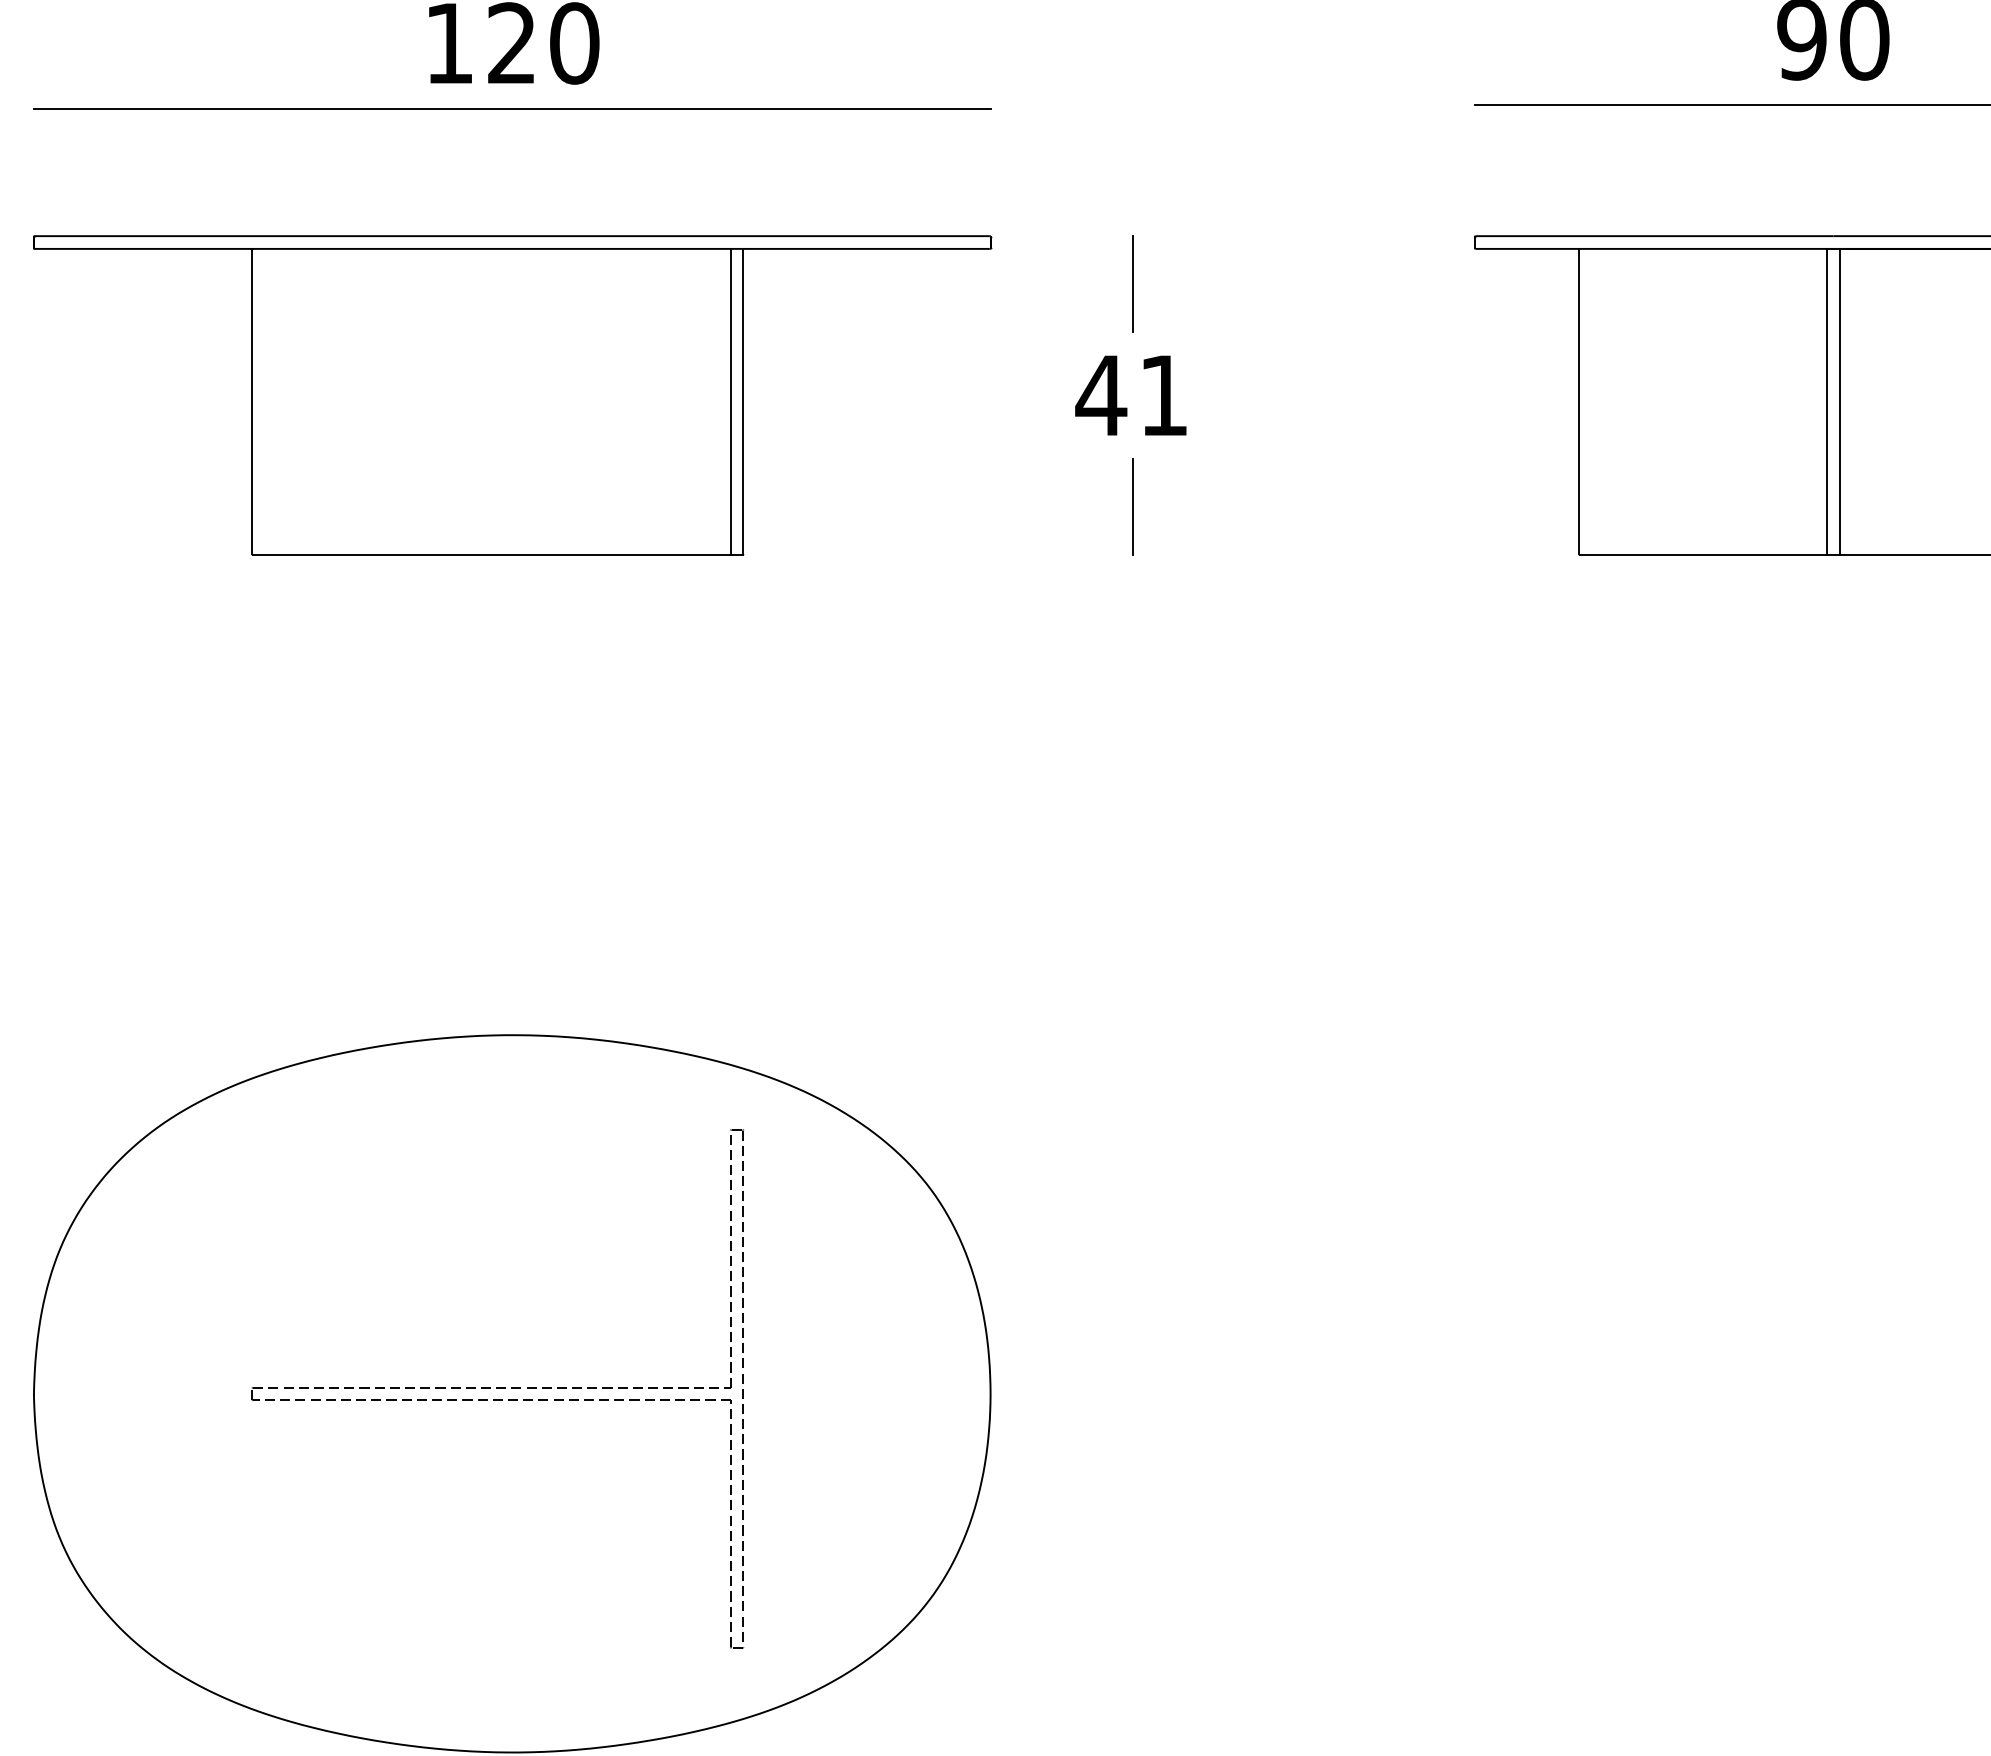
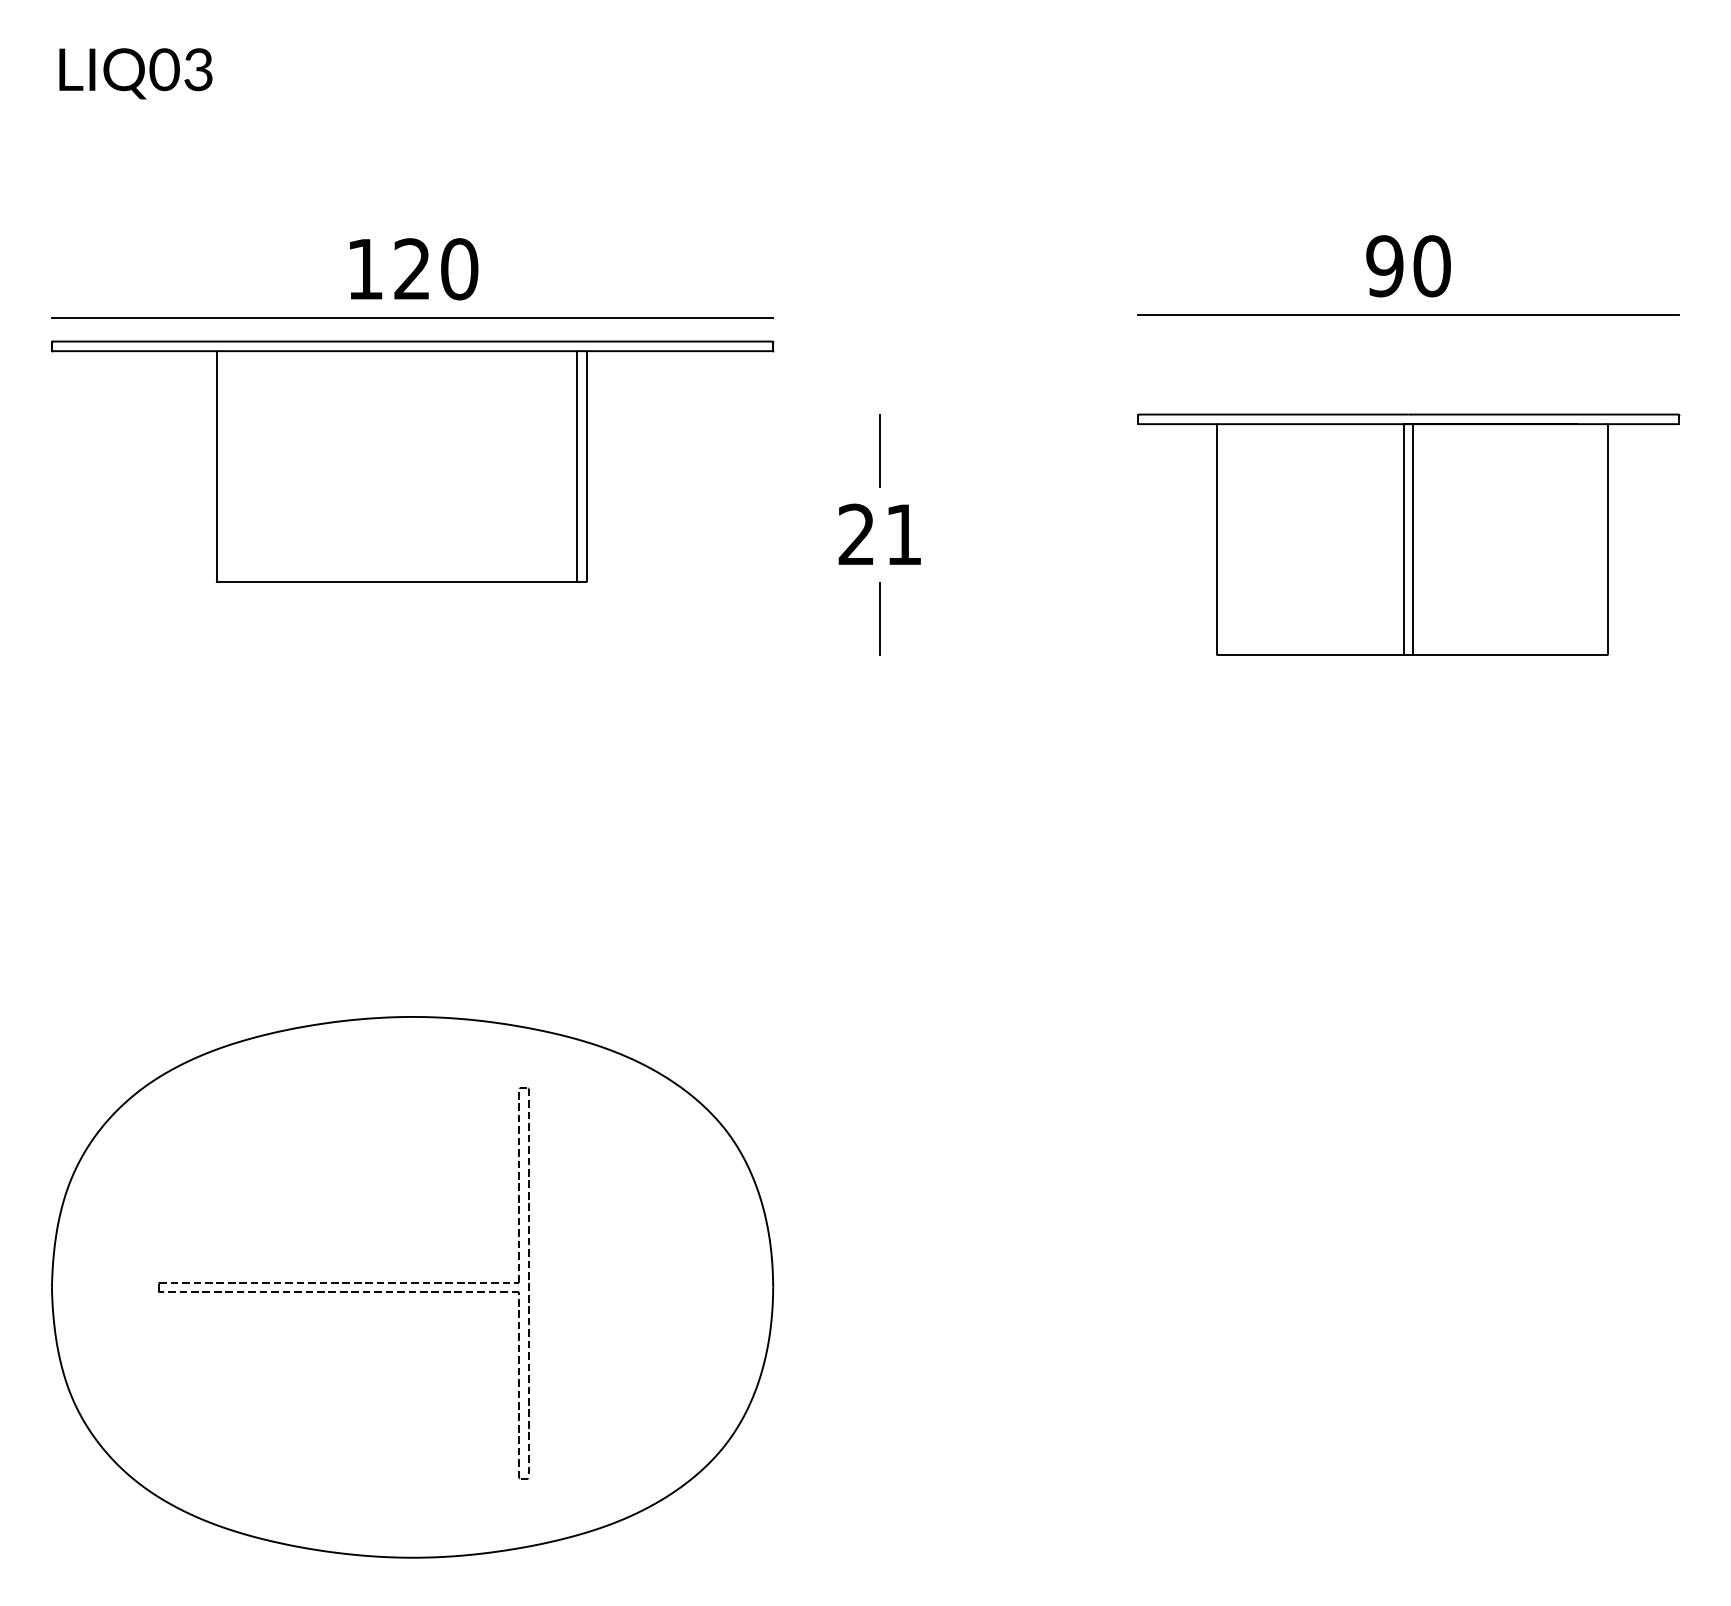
text: (1101, 393) -> (856, 533), 41 -> 21
part: (512, 395) -> (412, 461), moved
part: (497, 1388) -> (343, 1283), moved

